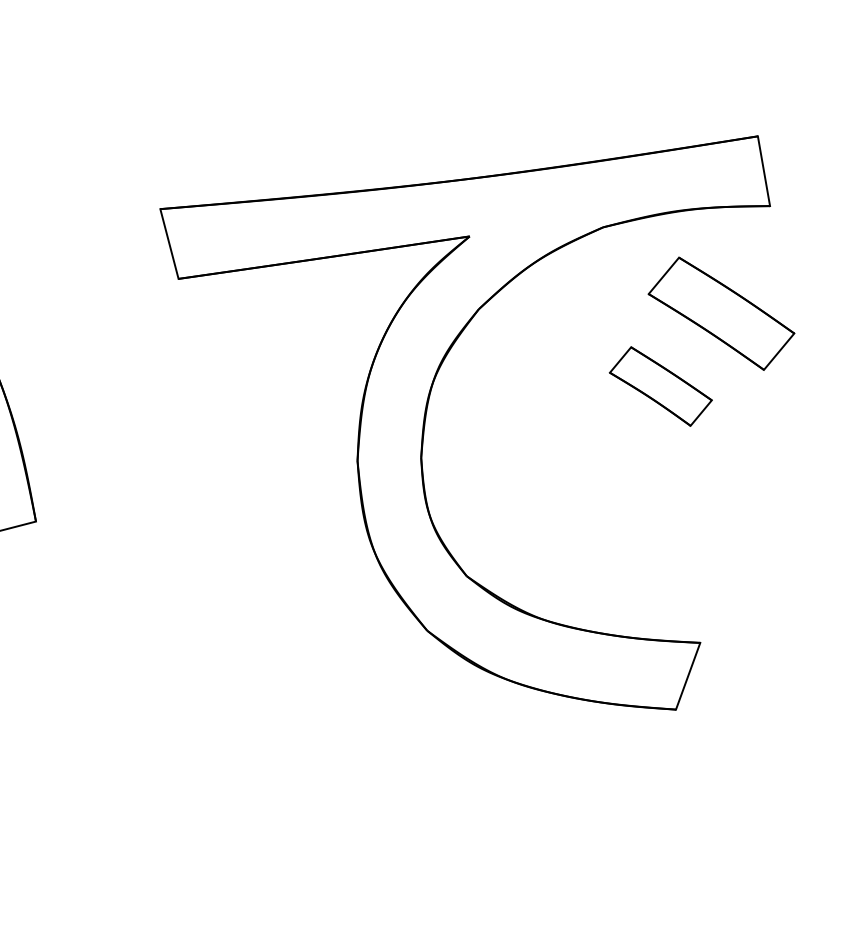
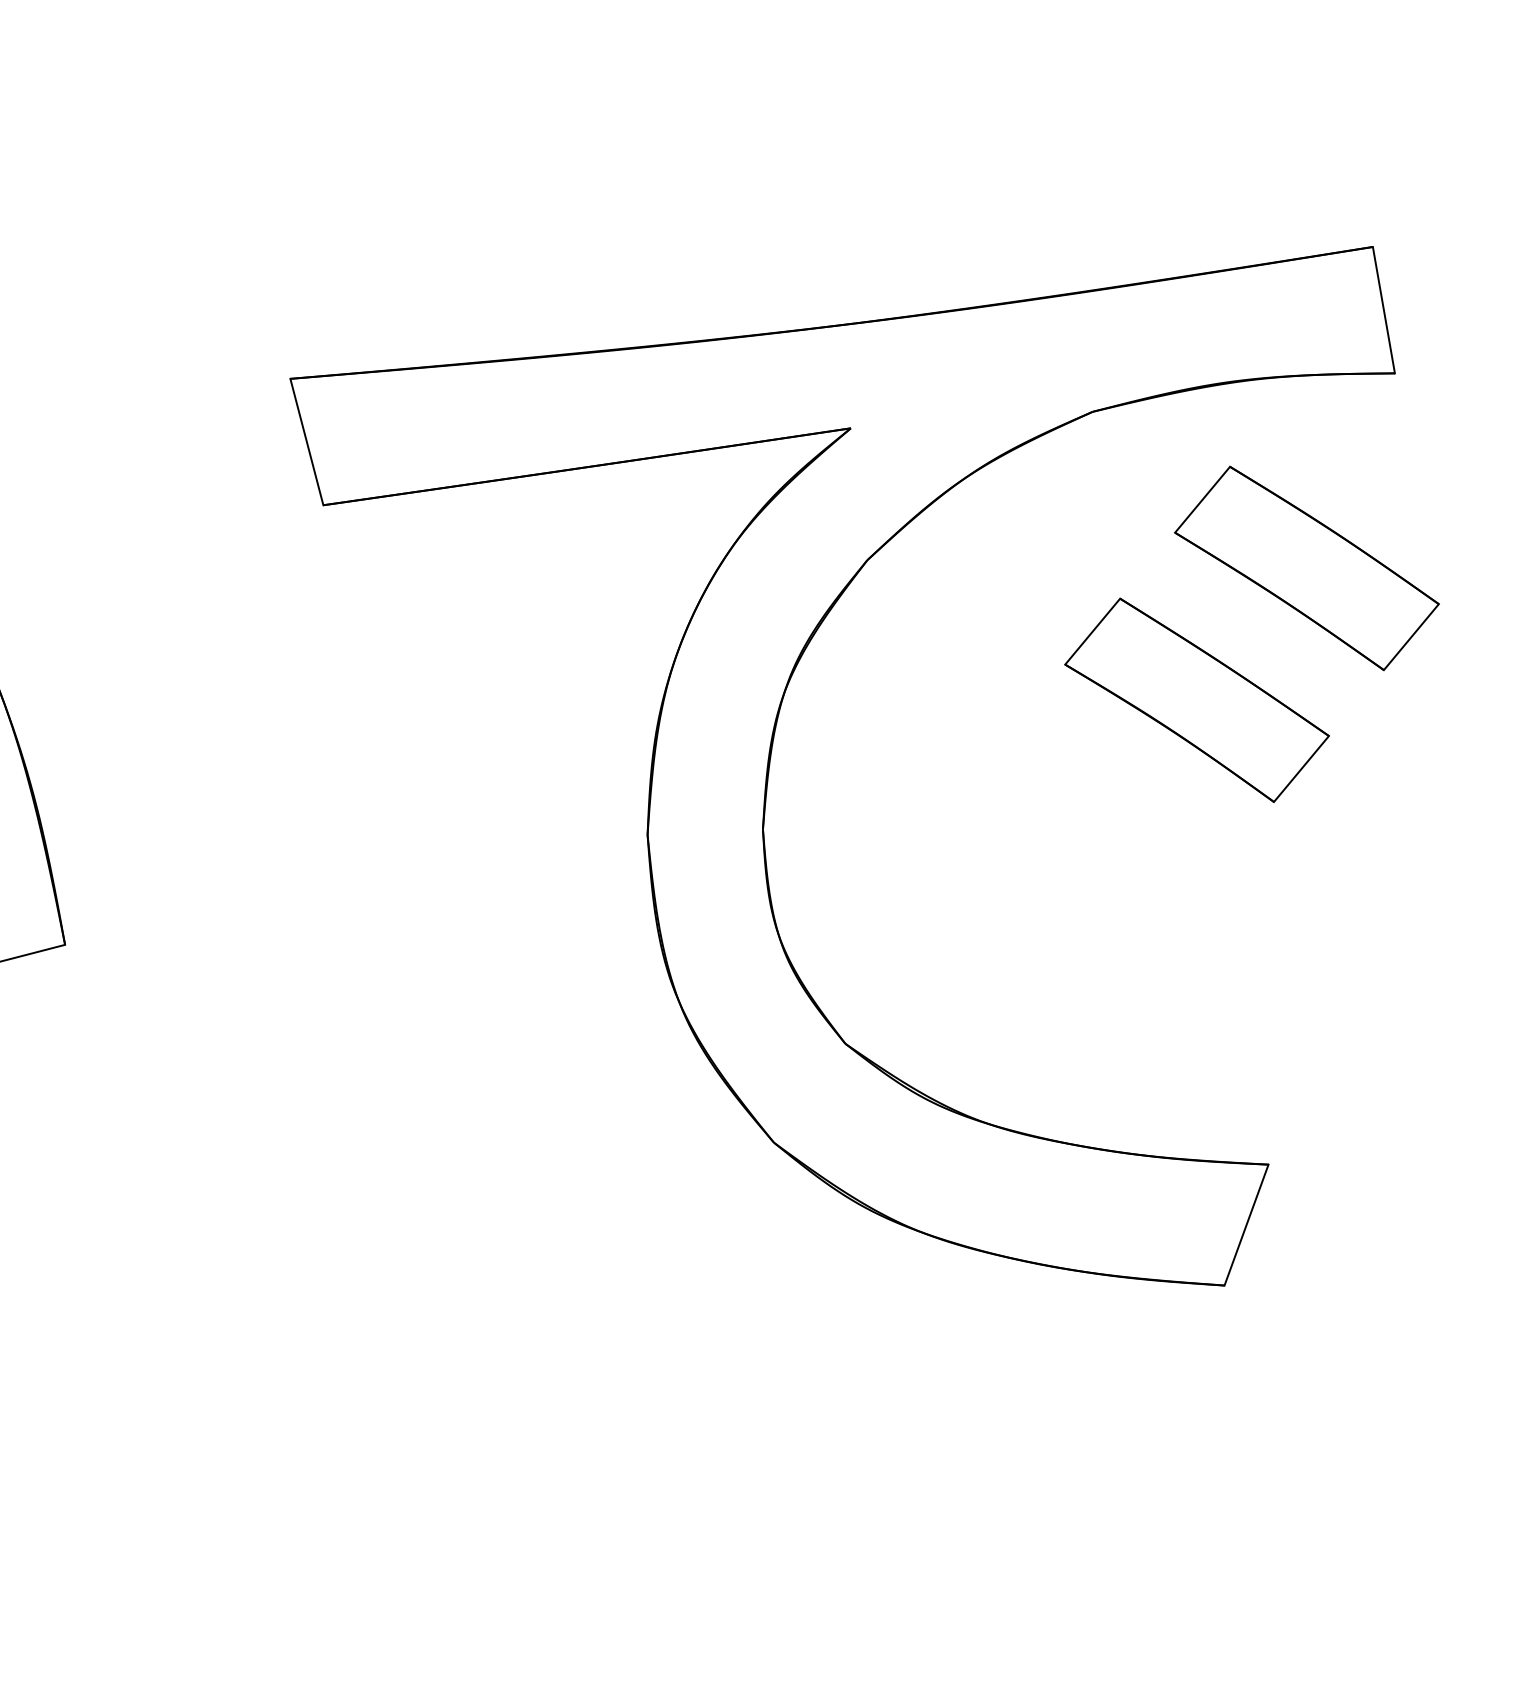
part: (660, 386) -> (1196, 700), size x1.43

